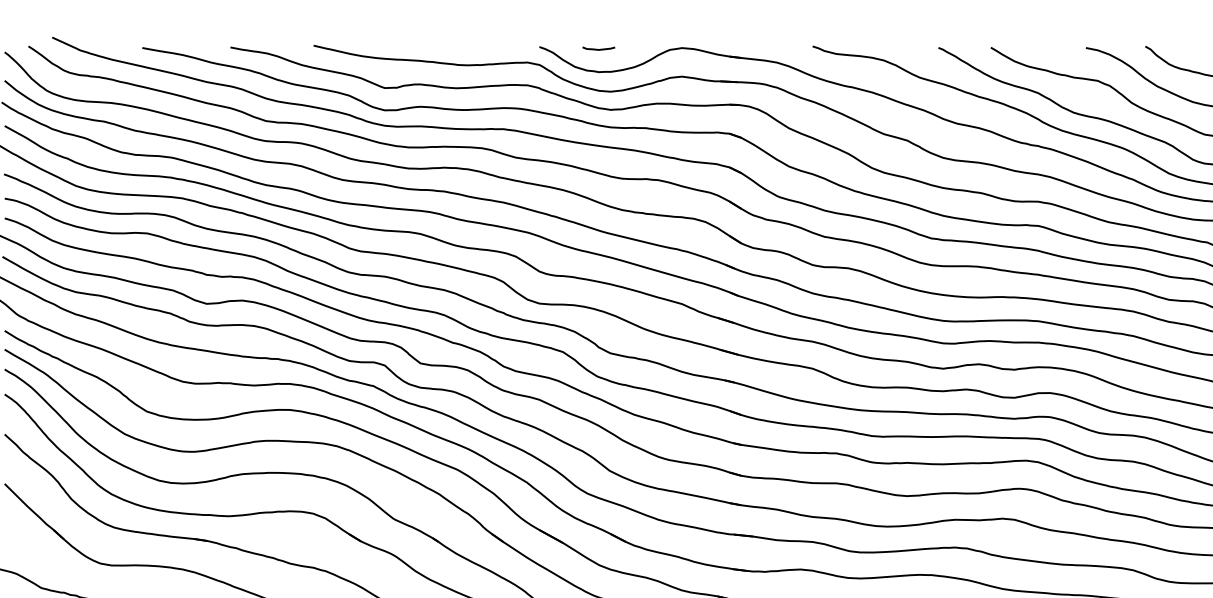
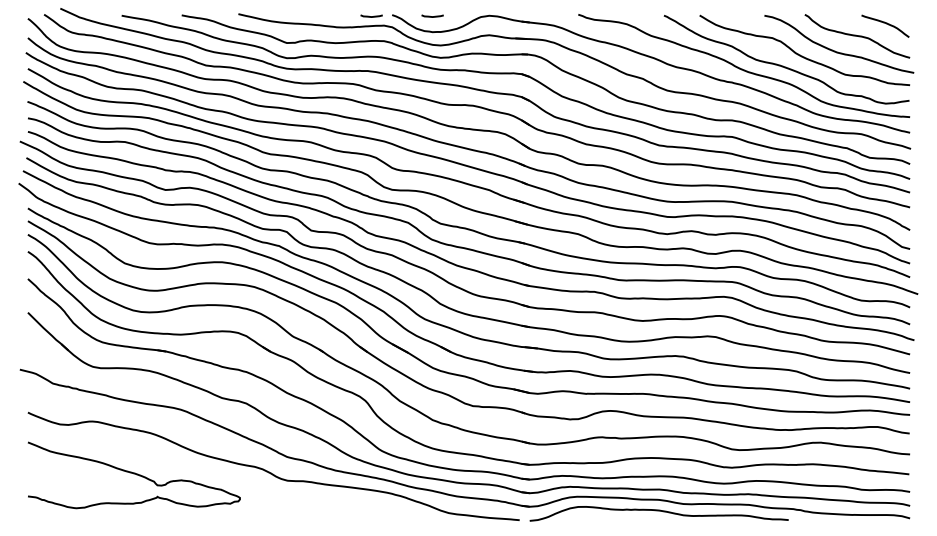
line: (509, 49) -> (371, 16), added

